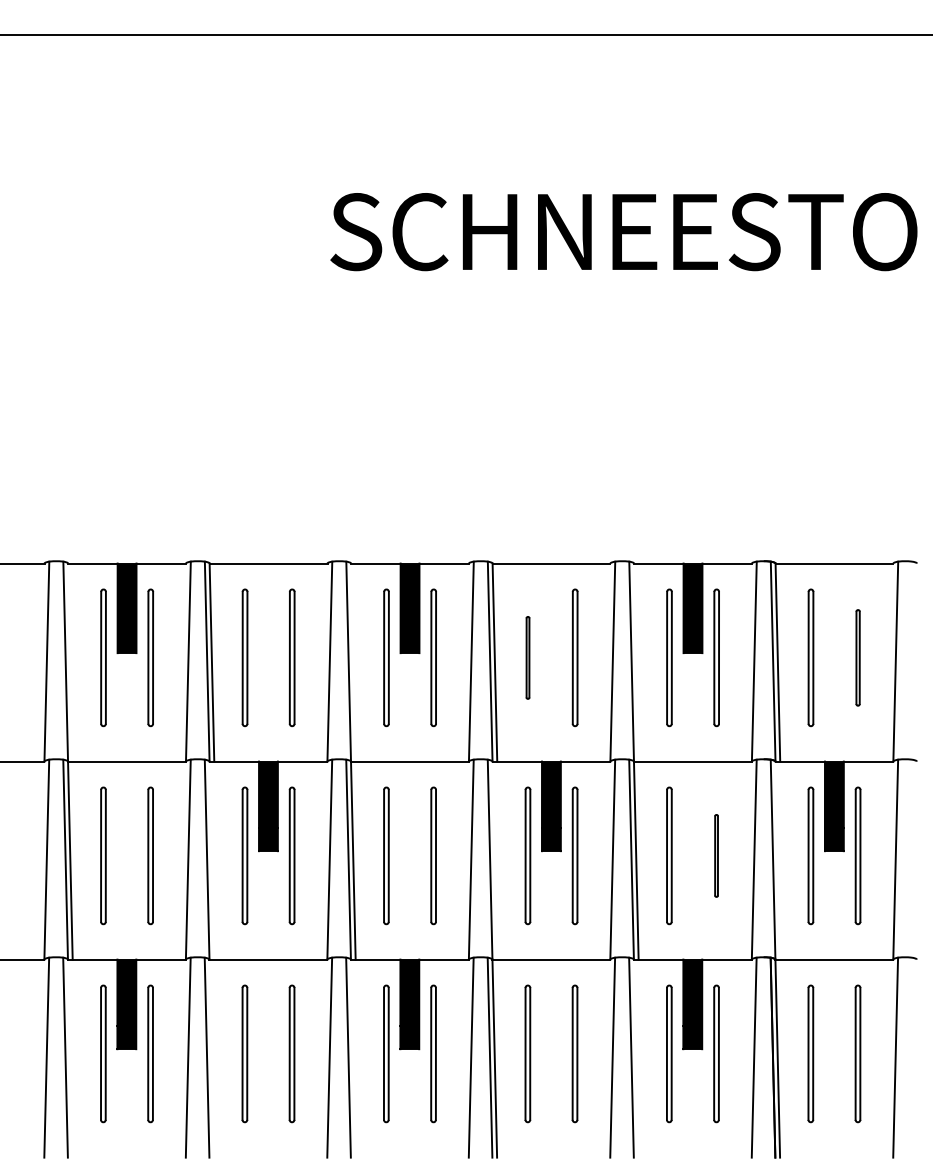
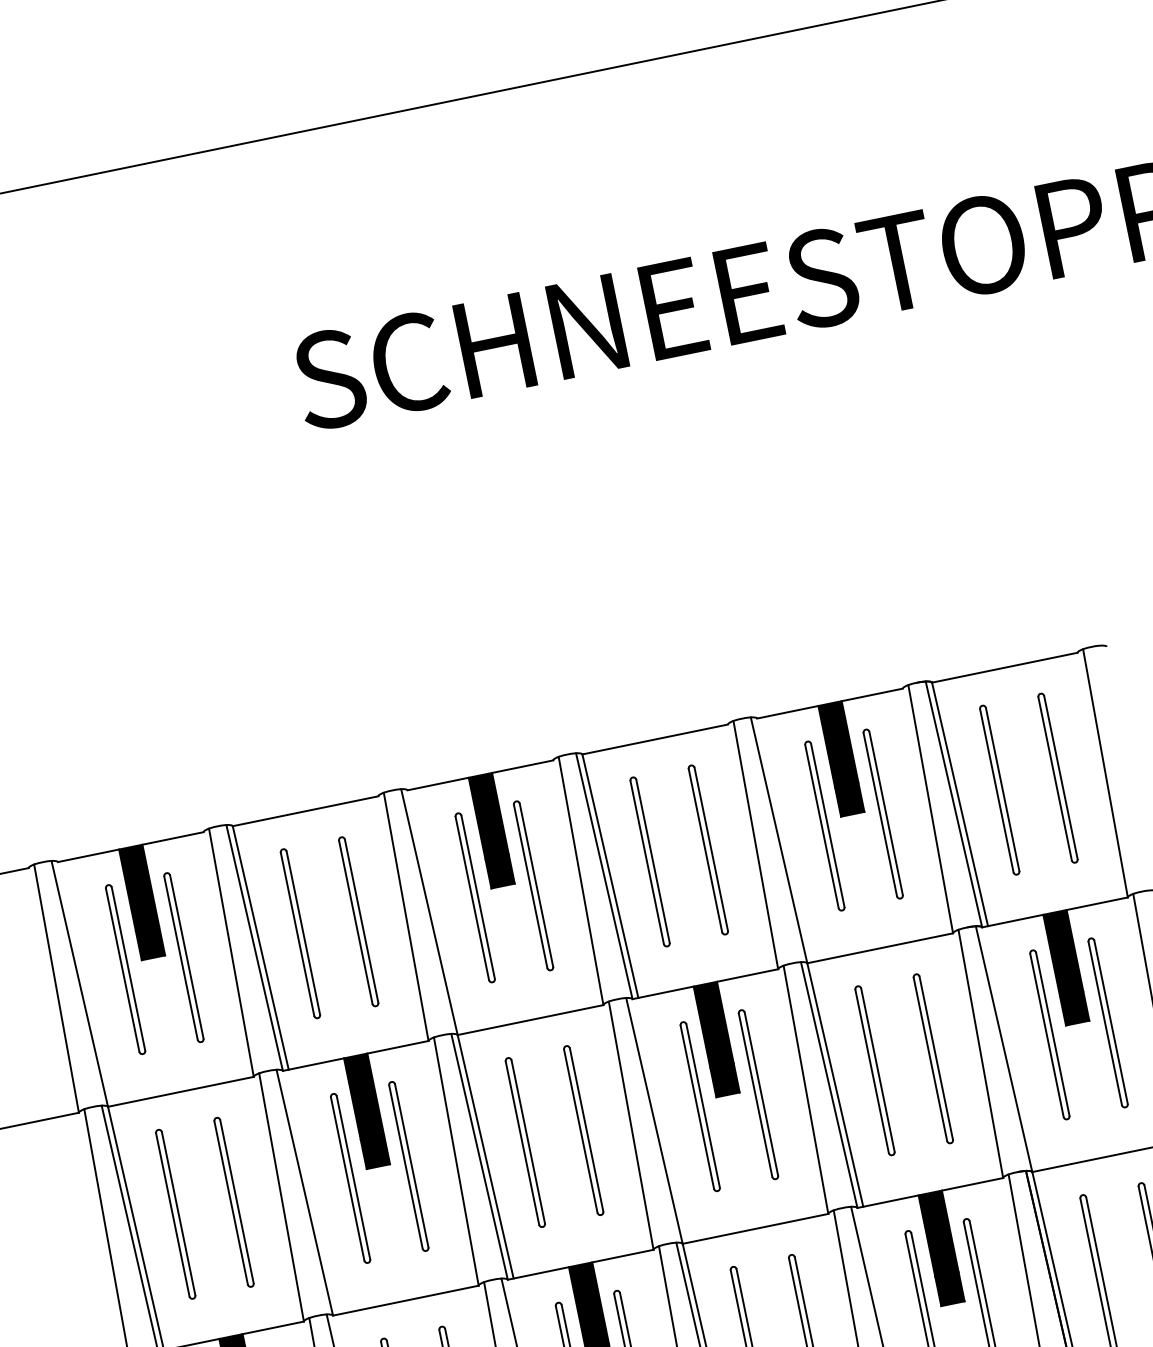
part: (527, 657) -> (649, 861), size x1.67
part: (857, 657) -> (1057, 777), size x1.43
part: (716, 855) -> (933, 1058), size x1.67

